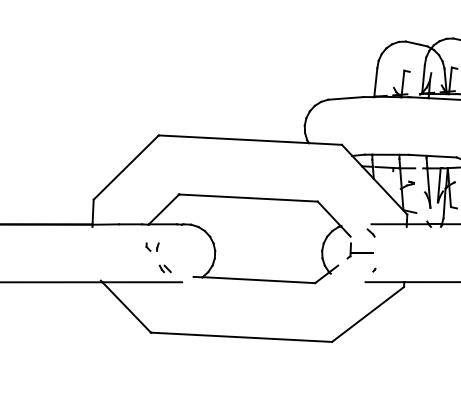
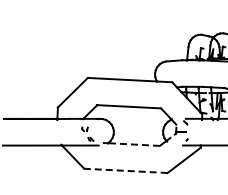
line: (260, 280) -> (134, 144), solid -> dashed
line: (242, 336) -> (126, 170), solid -> dashed

